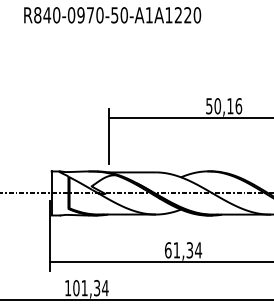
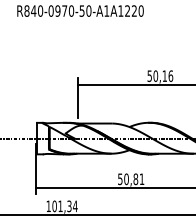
text: (183, 250) -> (131, 179), 61,34 -> 50,81

